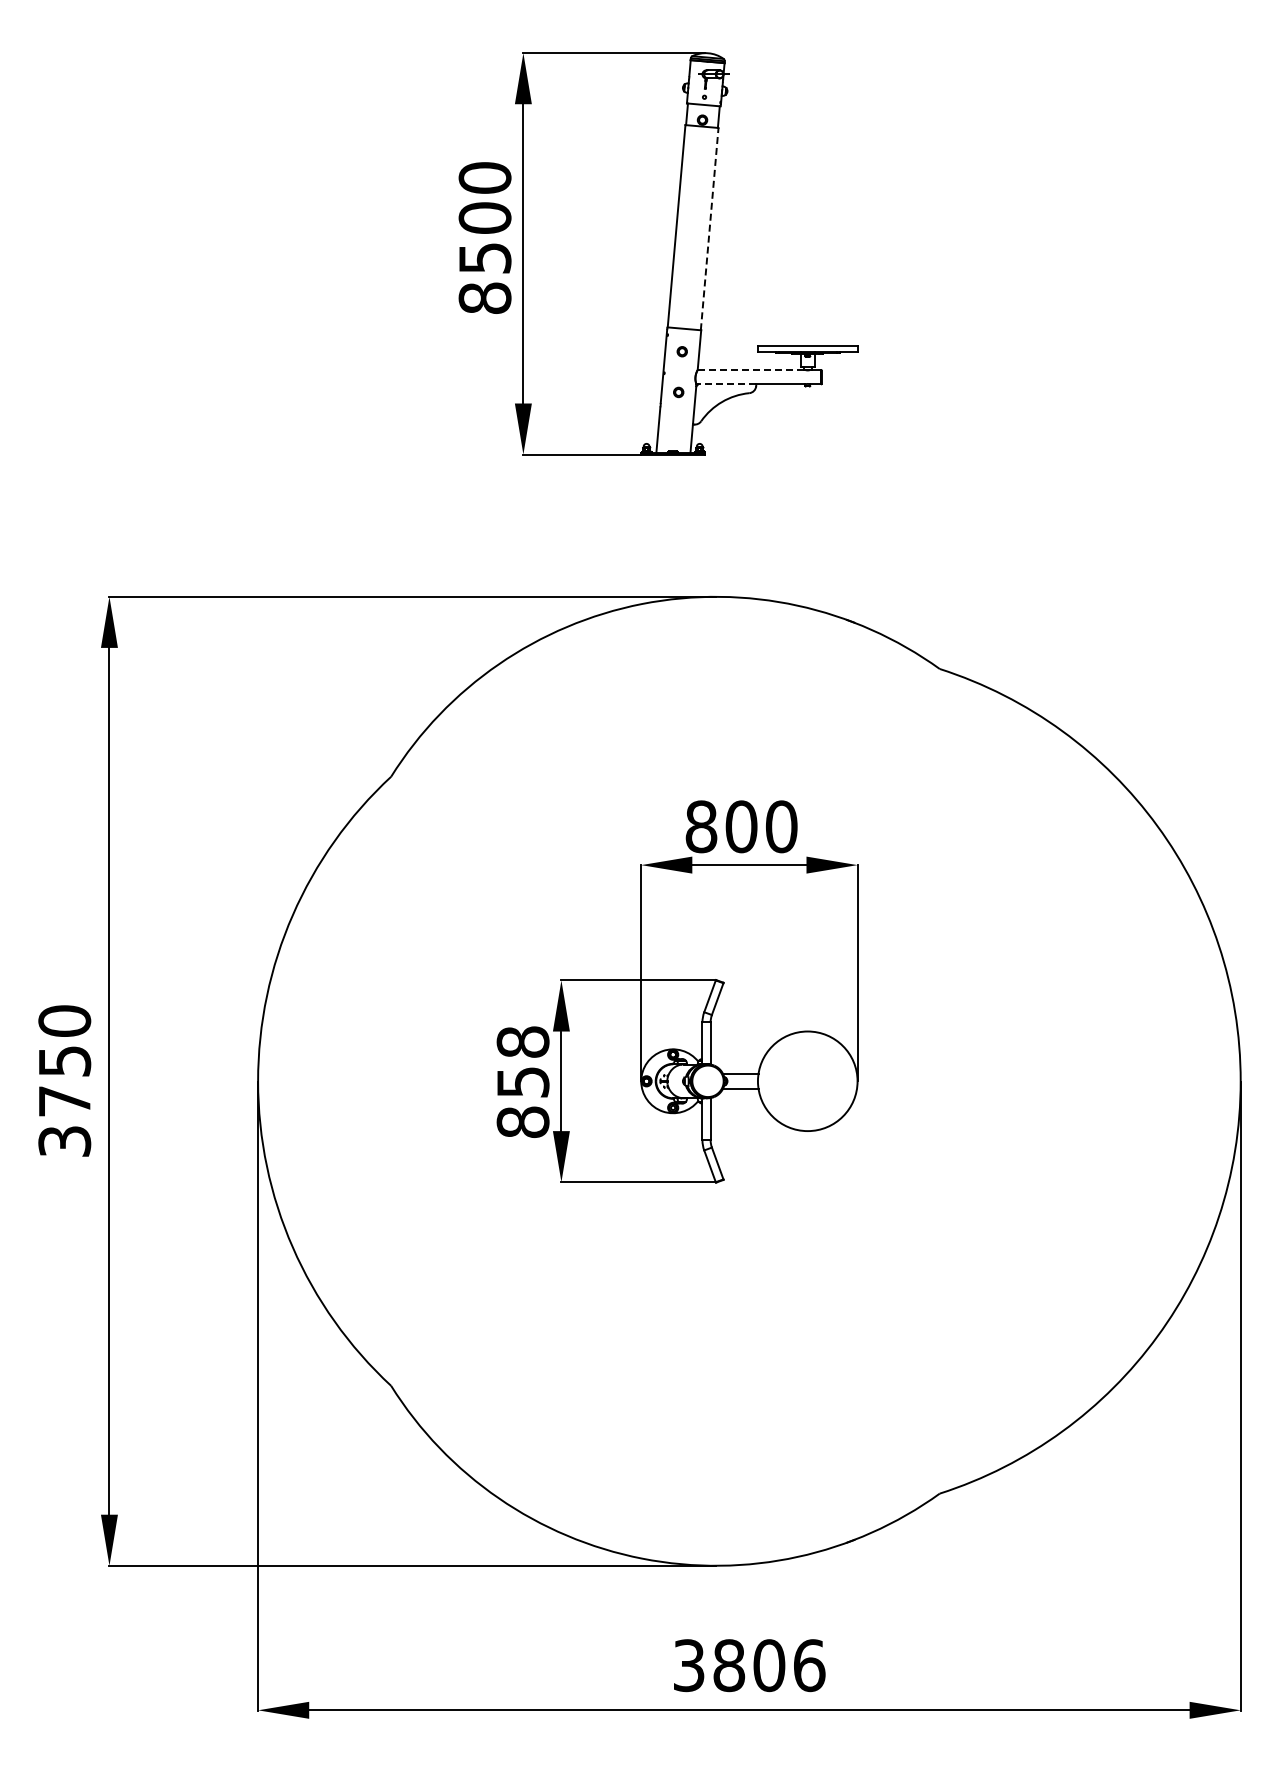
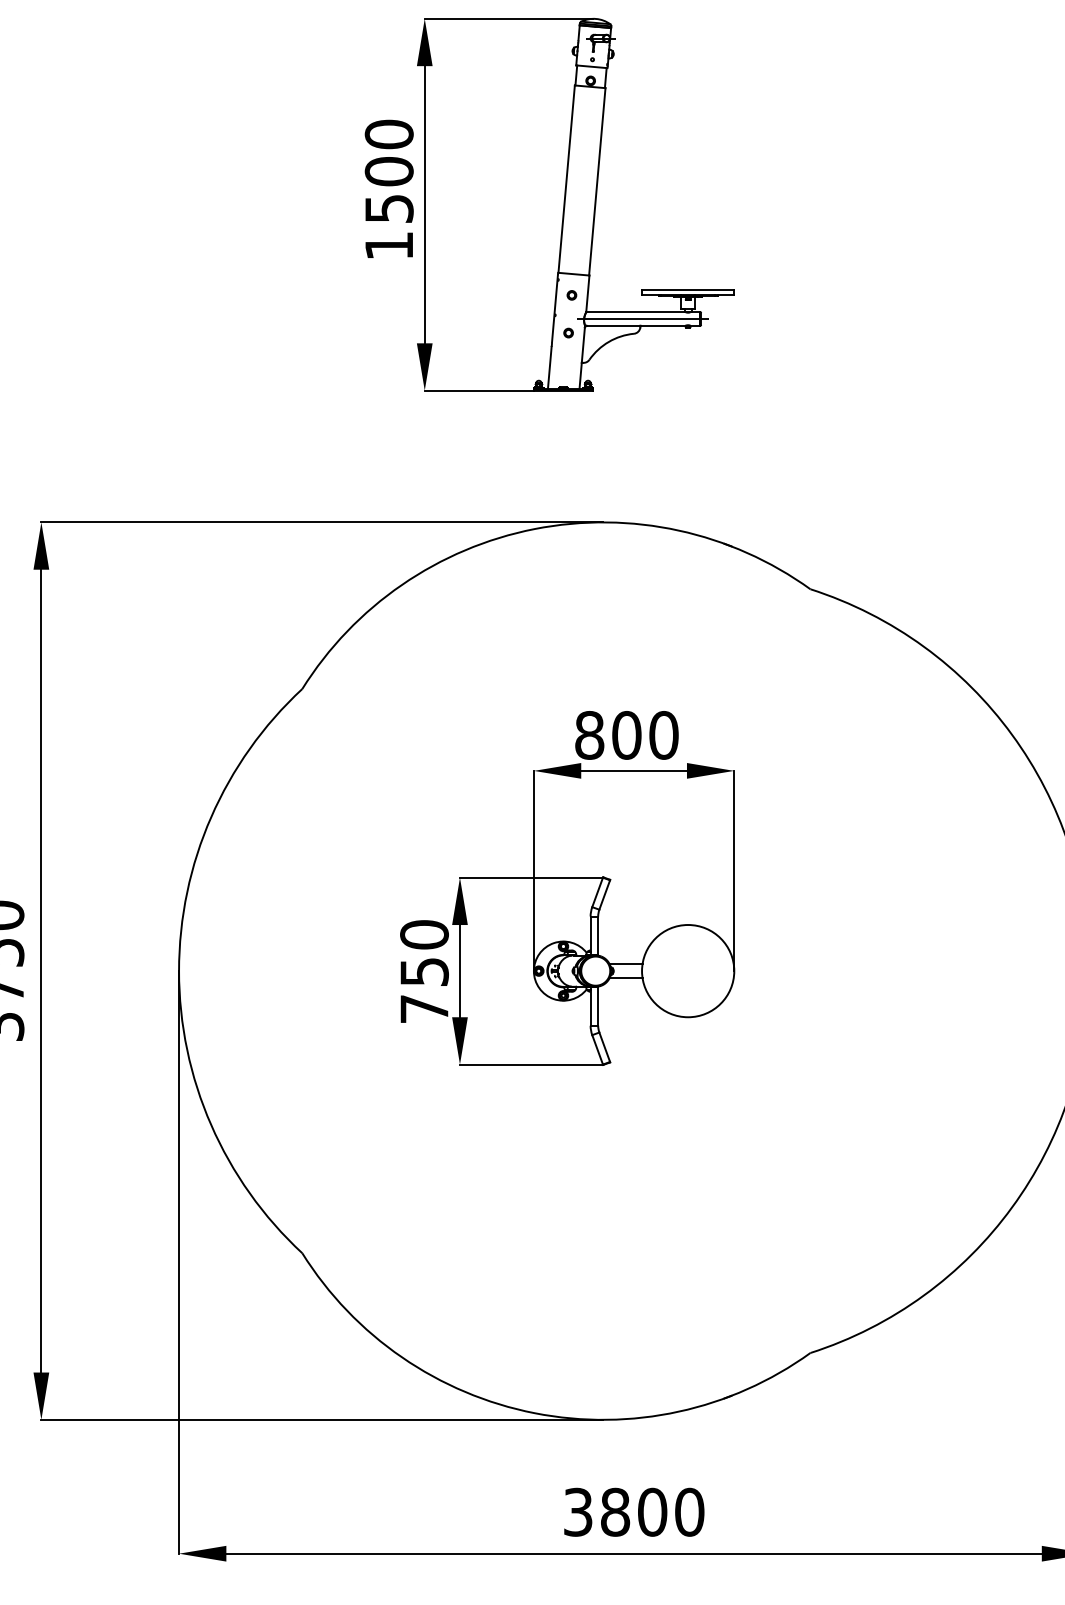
line: (709, 229) -> (597, 182), dashed -> solid
text: (484, 297) -> (388, 245), 8500 -> 1500
line: (750, 369) -> (635, 311), dashed -> solid
line: (758, 377) -> (642, 319), added
line: (726, 384) -> (612, 325), dashed -> solid
text: (522, 1081) -> (423, 971), 858 -> 750
text: (809, 1665) -> (689, 1512), 3806 -> 3800

